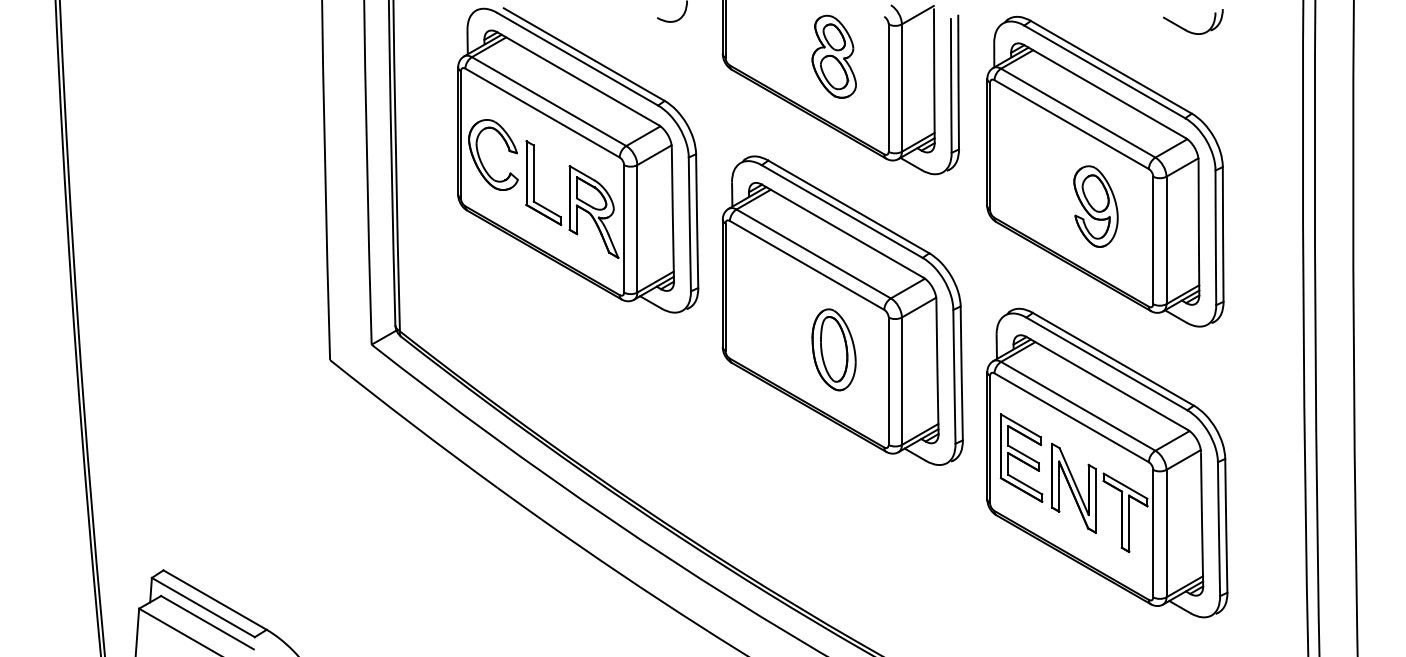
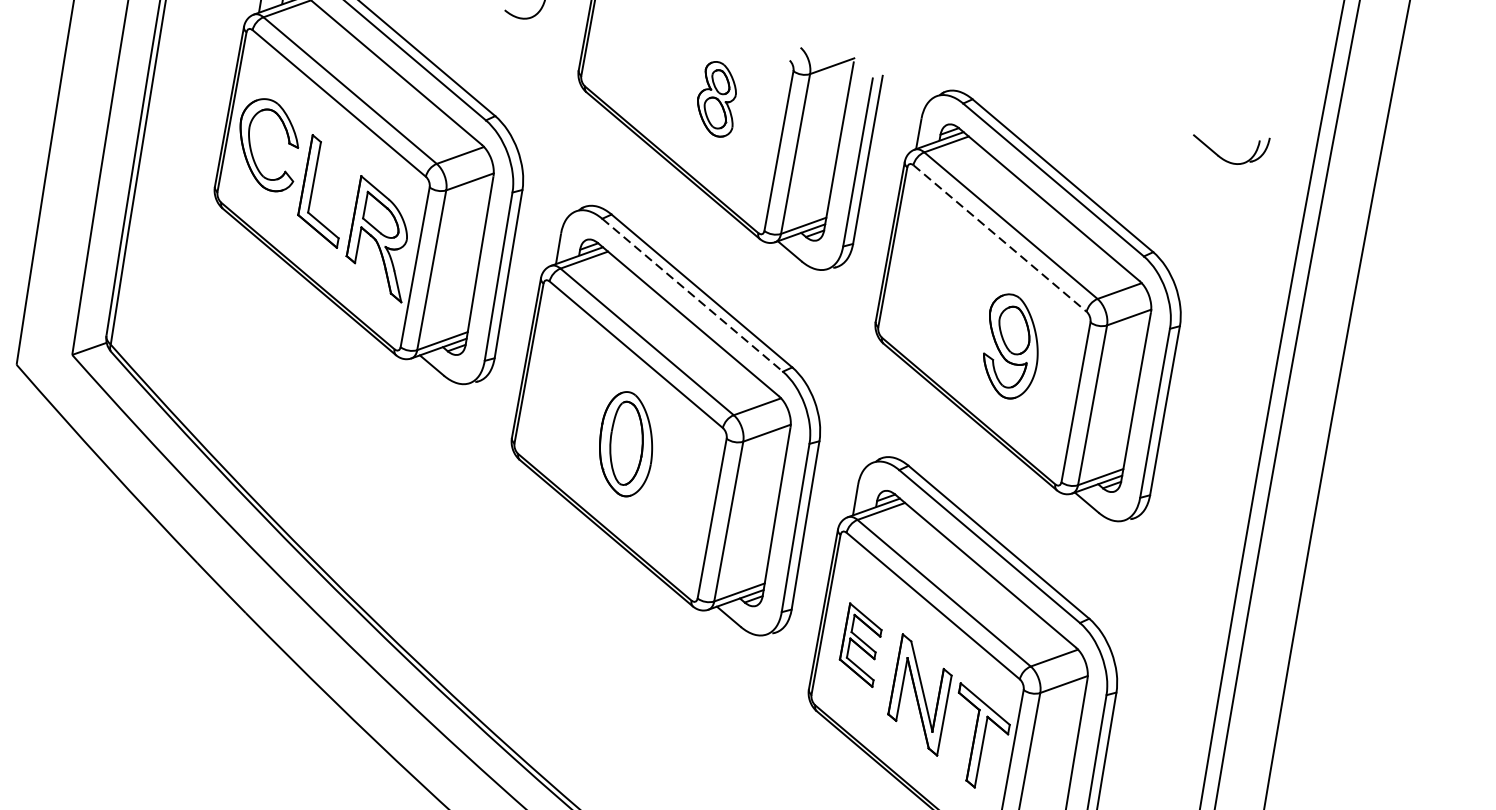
part: (1191, 31) -> (1225, 158), moved
part: (833, 56) -> (716, 98), size x0.7
line: (1072, 124) -> (1001, 238), solid -> dashed
line: (842, 211) -> (692, 295), solid -> dashed
part: (833, 349) -> (625, 443), moved
part: (1021, 457) -> (861, 644), size x0.7

